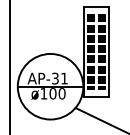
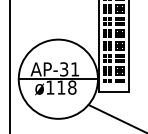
text: (57, 93) -> (66, 87), ø100 -> ø118

